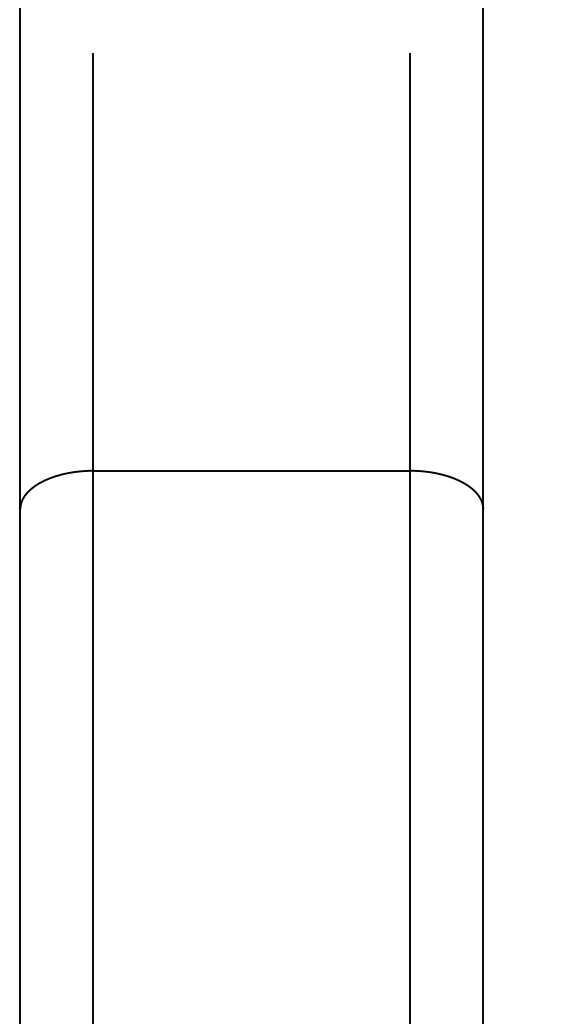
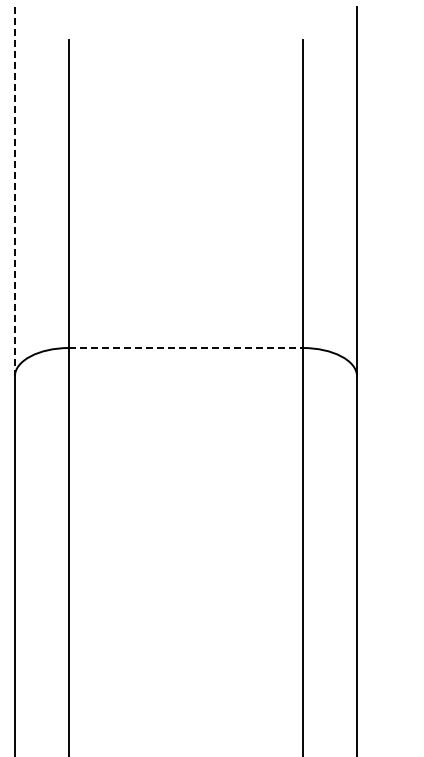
line: (19, 259) -> (14, 191), solid -> dashed
line: (252, 471) -> (186, 348), solid -> dashed

